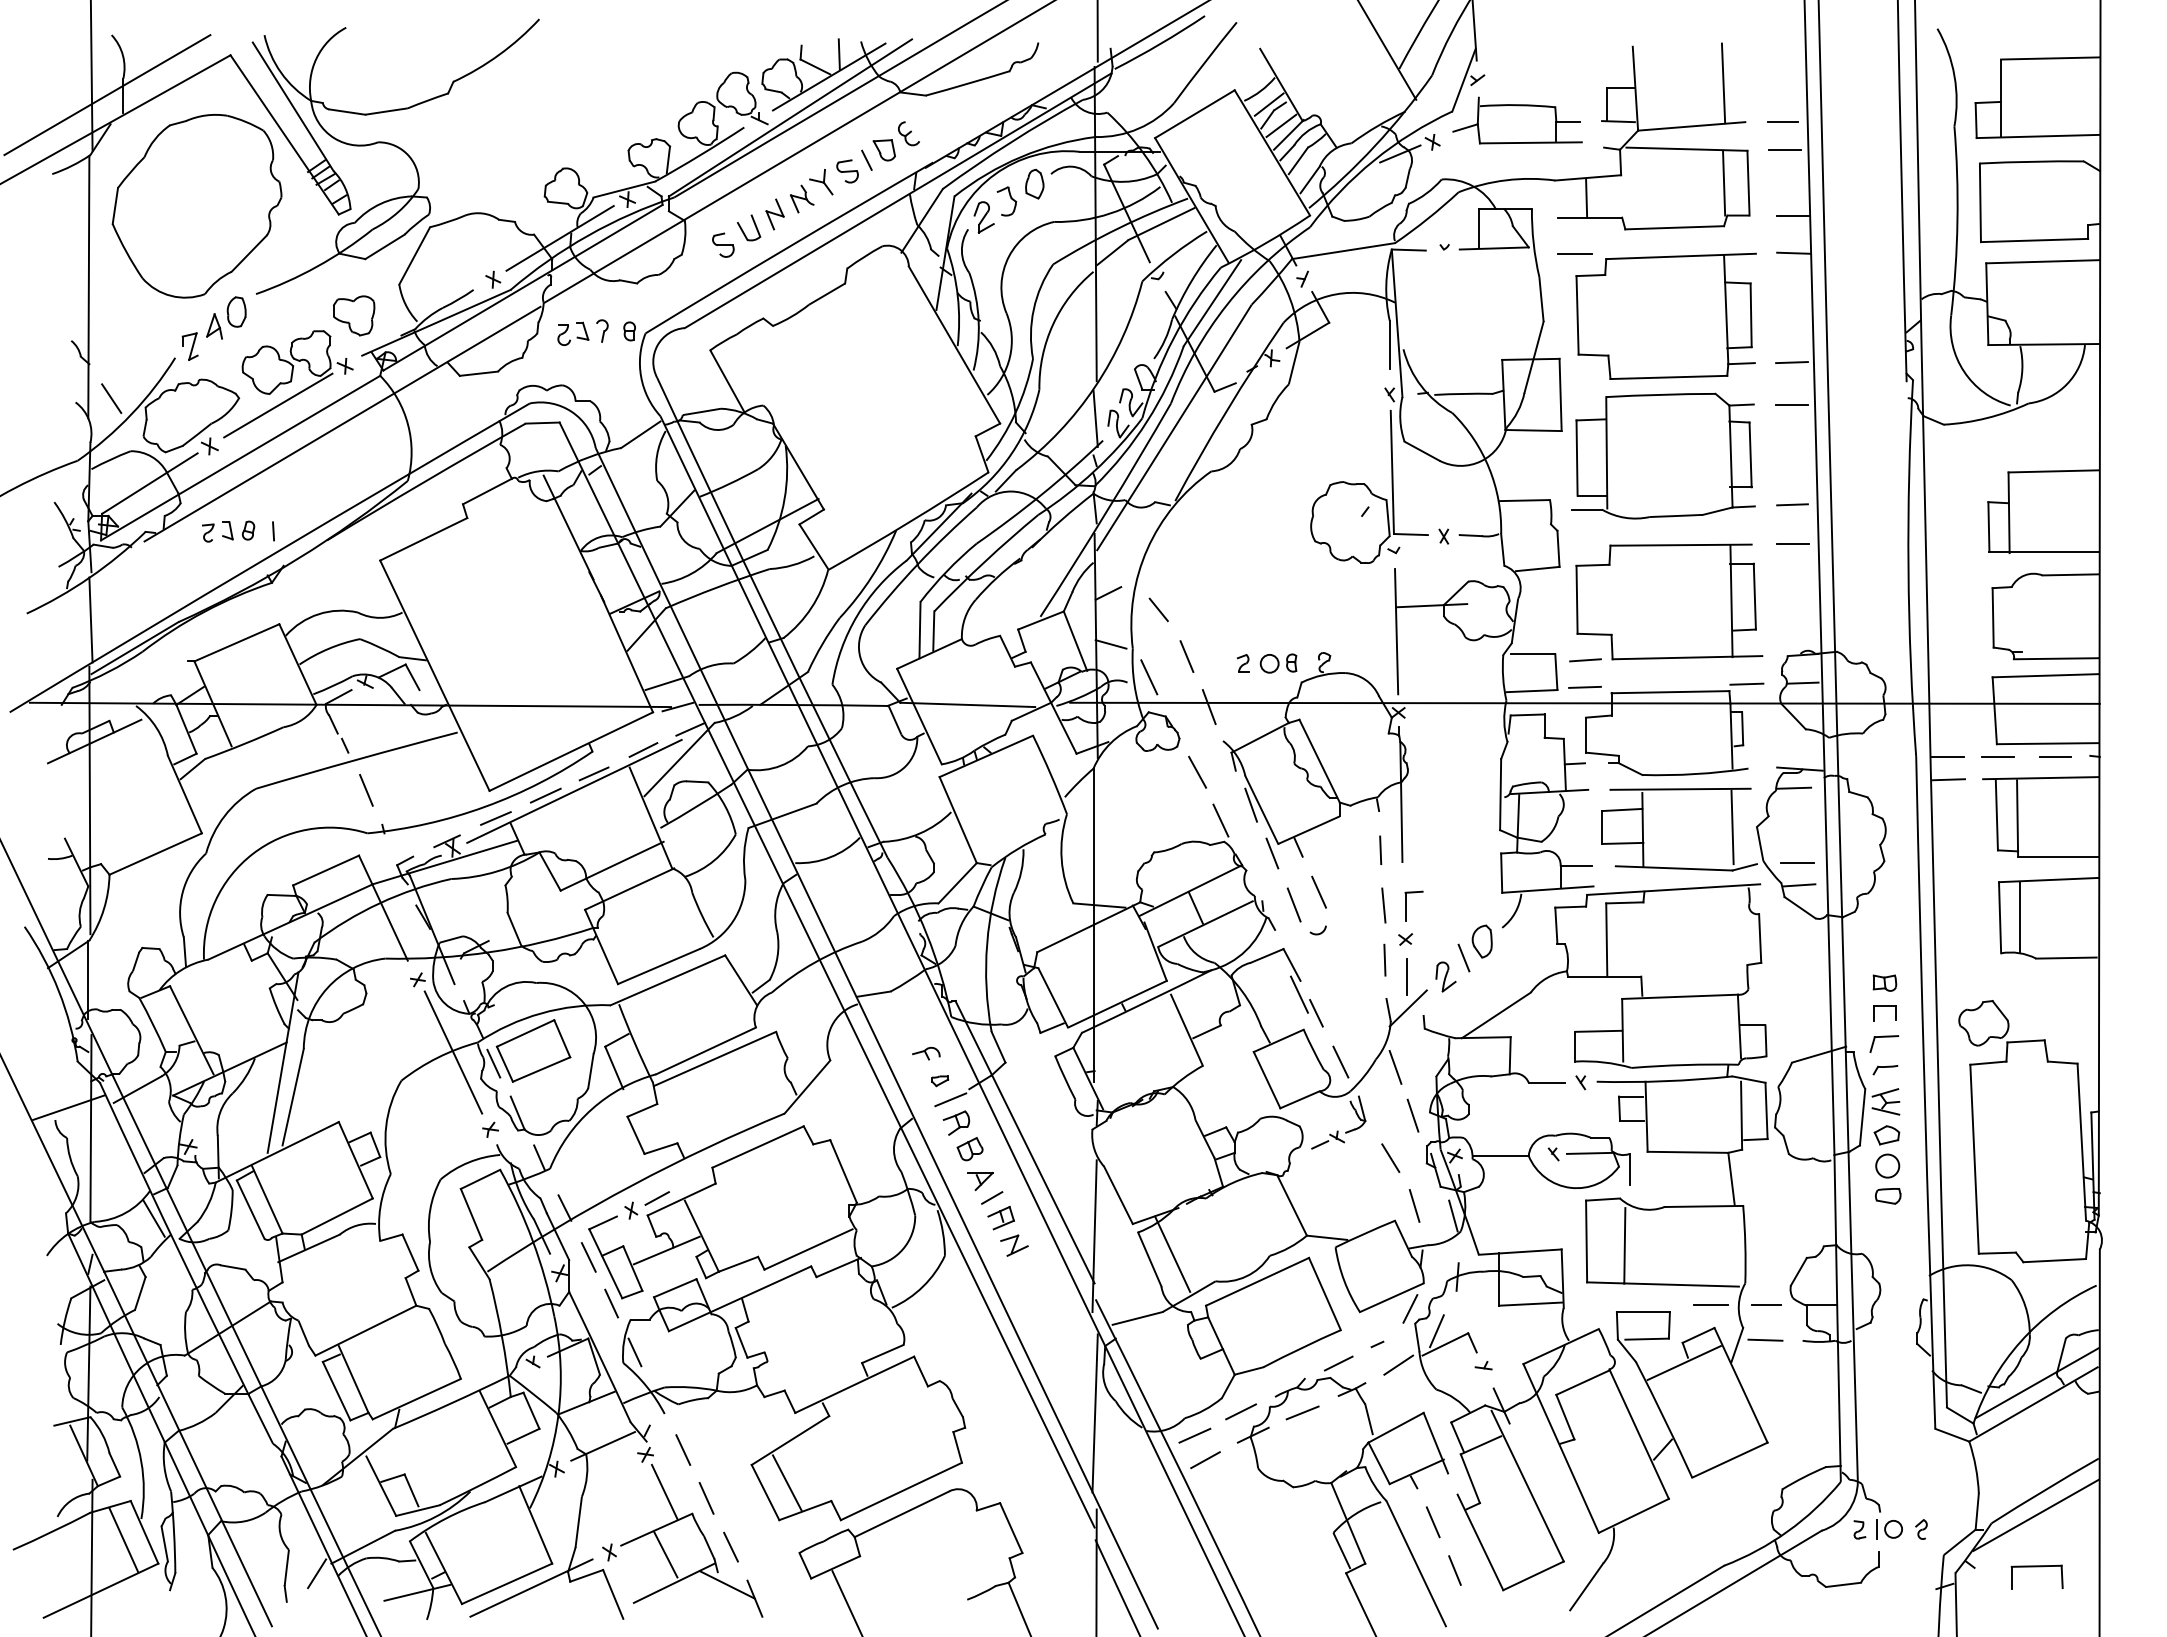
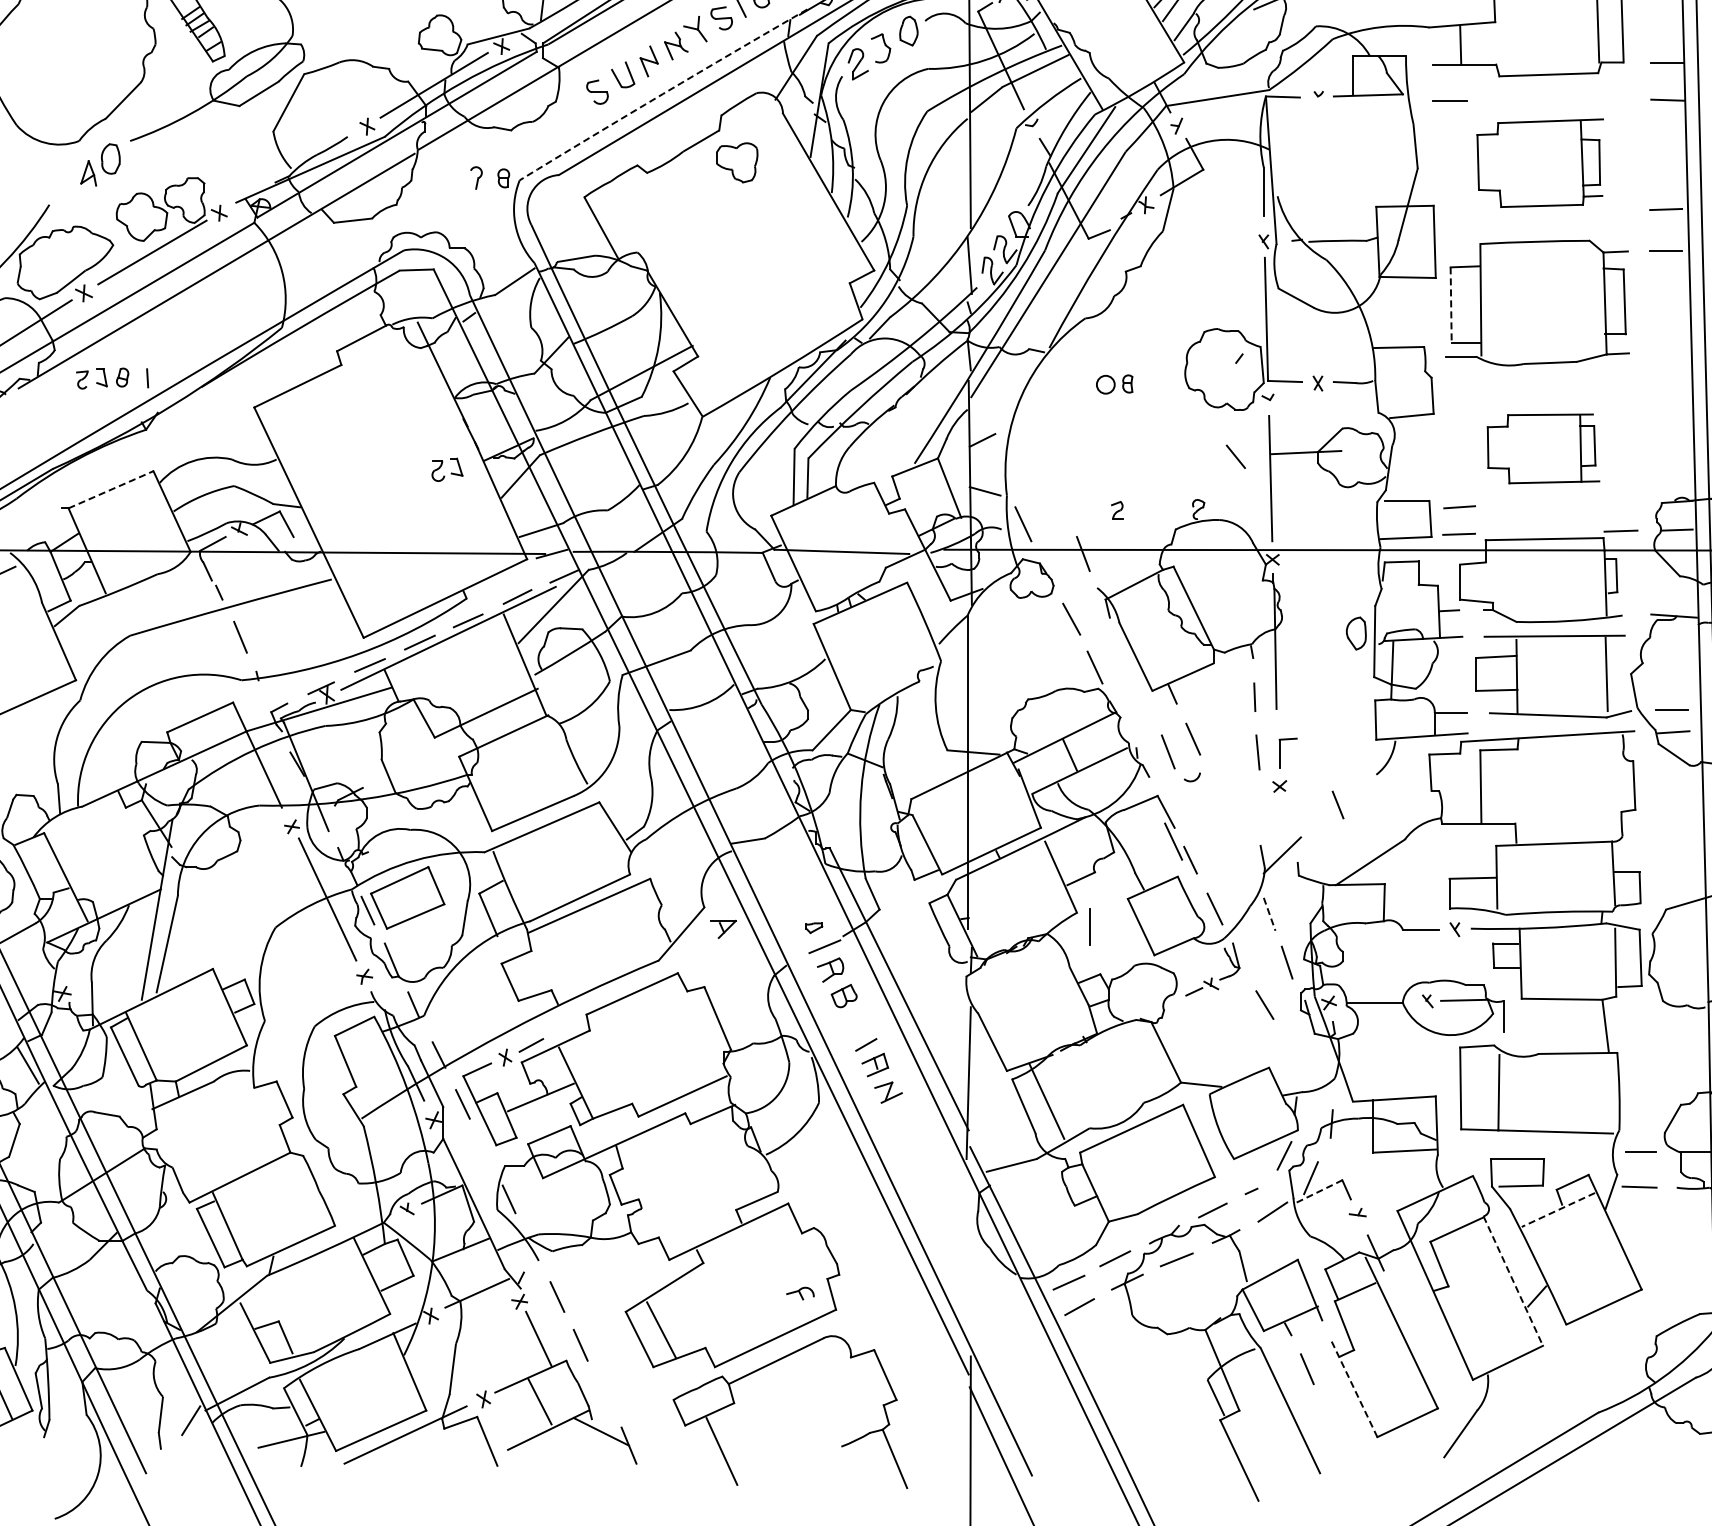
arc: (788, 247) -> (662, 94), solid -> dashed
part: (354, 315) -> (737, 162), moved
part: (1665, 315) -> (1539, 162), size x0.7
part: (573, 333) -> (447, 469), moved
part: (189, 346) -> (63, 193), removed
line: (1577, 458) -> (1451, 305), solid -> dashed
line: (1792, 504) -> (1666, 351), removed
line: (1792, 543) -> (1666, 390), removed
part: (1669, 601) -> (1543, 448), size x0.6
line: (1158, 609) -> (1235, 456), moved
line: (237, 642) -> (111, 489), solid -> dashed
line: (1186, 656) -> (1060, 503), removed
part: (1278, 663) -> (1114, 384), moved
line: (1794, 787) -> (1668, 634), removed
line: (1251, 804) -> (1125, 651), removed
line: (1272, 853) -> (1146, 700), removed
part: (1481, 941) -> (1355, 633), moved
line: (1384, 959) -> (1258, 806), removed
line: (1406, 976) -> (1089, 926), moved
part: (1445, 976) -> (1319, 823), removed
part: (926, 1053) -> (800, 1293), moved
line: (1395, 1067) -> (1269, 914), solid -> dashed
part: (980, 1181) -> (723, 929), moved
line: (1414, 1205) -> (1288, 1052), removed
line: (1453, 1215) -> (1327, 1062), removed
line: (611, 1303) -> (485, 1150), removed
line: (1711, 1304) -> (1585, 1151), removed
line: (1445, 1344) -> (1319, 1191), solid -> dashed
line: (1683, 1363) -> (1557, 1210), solid -> dashed
line: (1094, 1413) -> (968, 1260), removed
line: (1639, 1434) -> (1513, 1281), solid -> dashed
line: (1480, 1542) -> (1354, 1389), solid -> dashed
line: (730, 1546) -> (604, 1393), removed
line: (1454, 1570) -> (1328, 1417), removed

